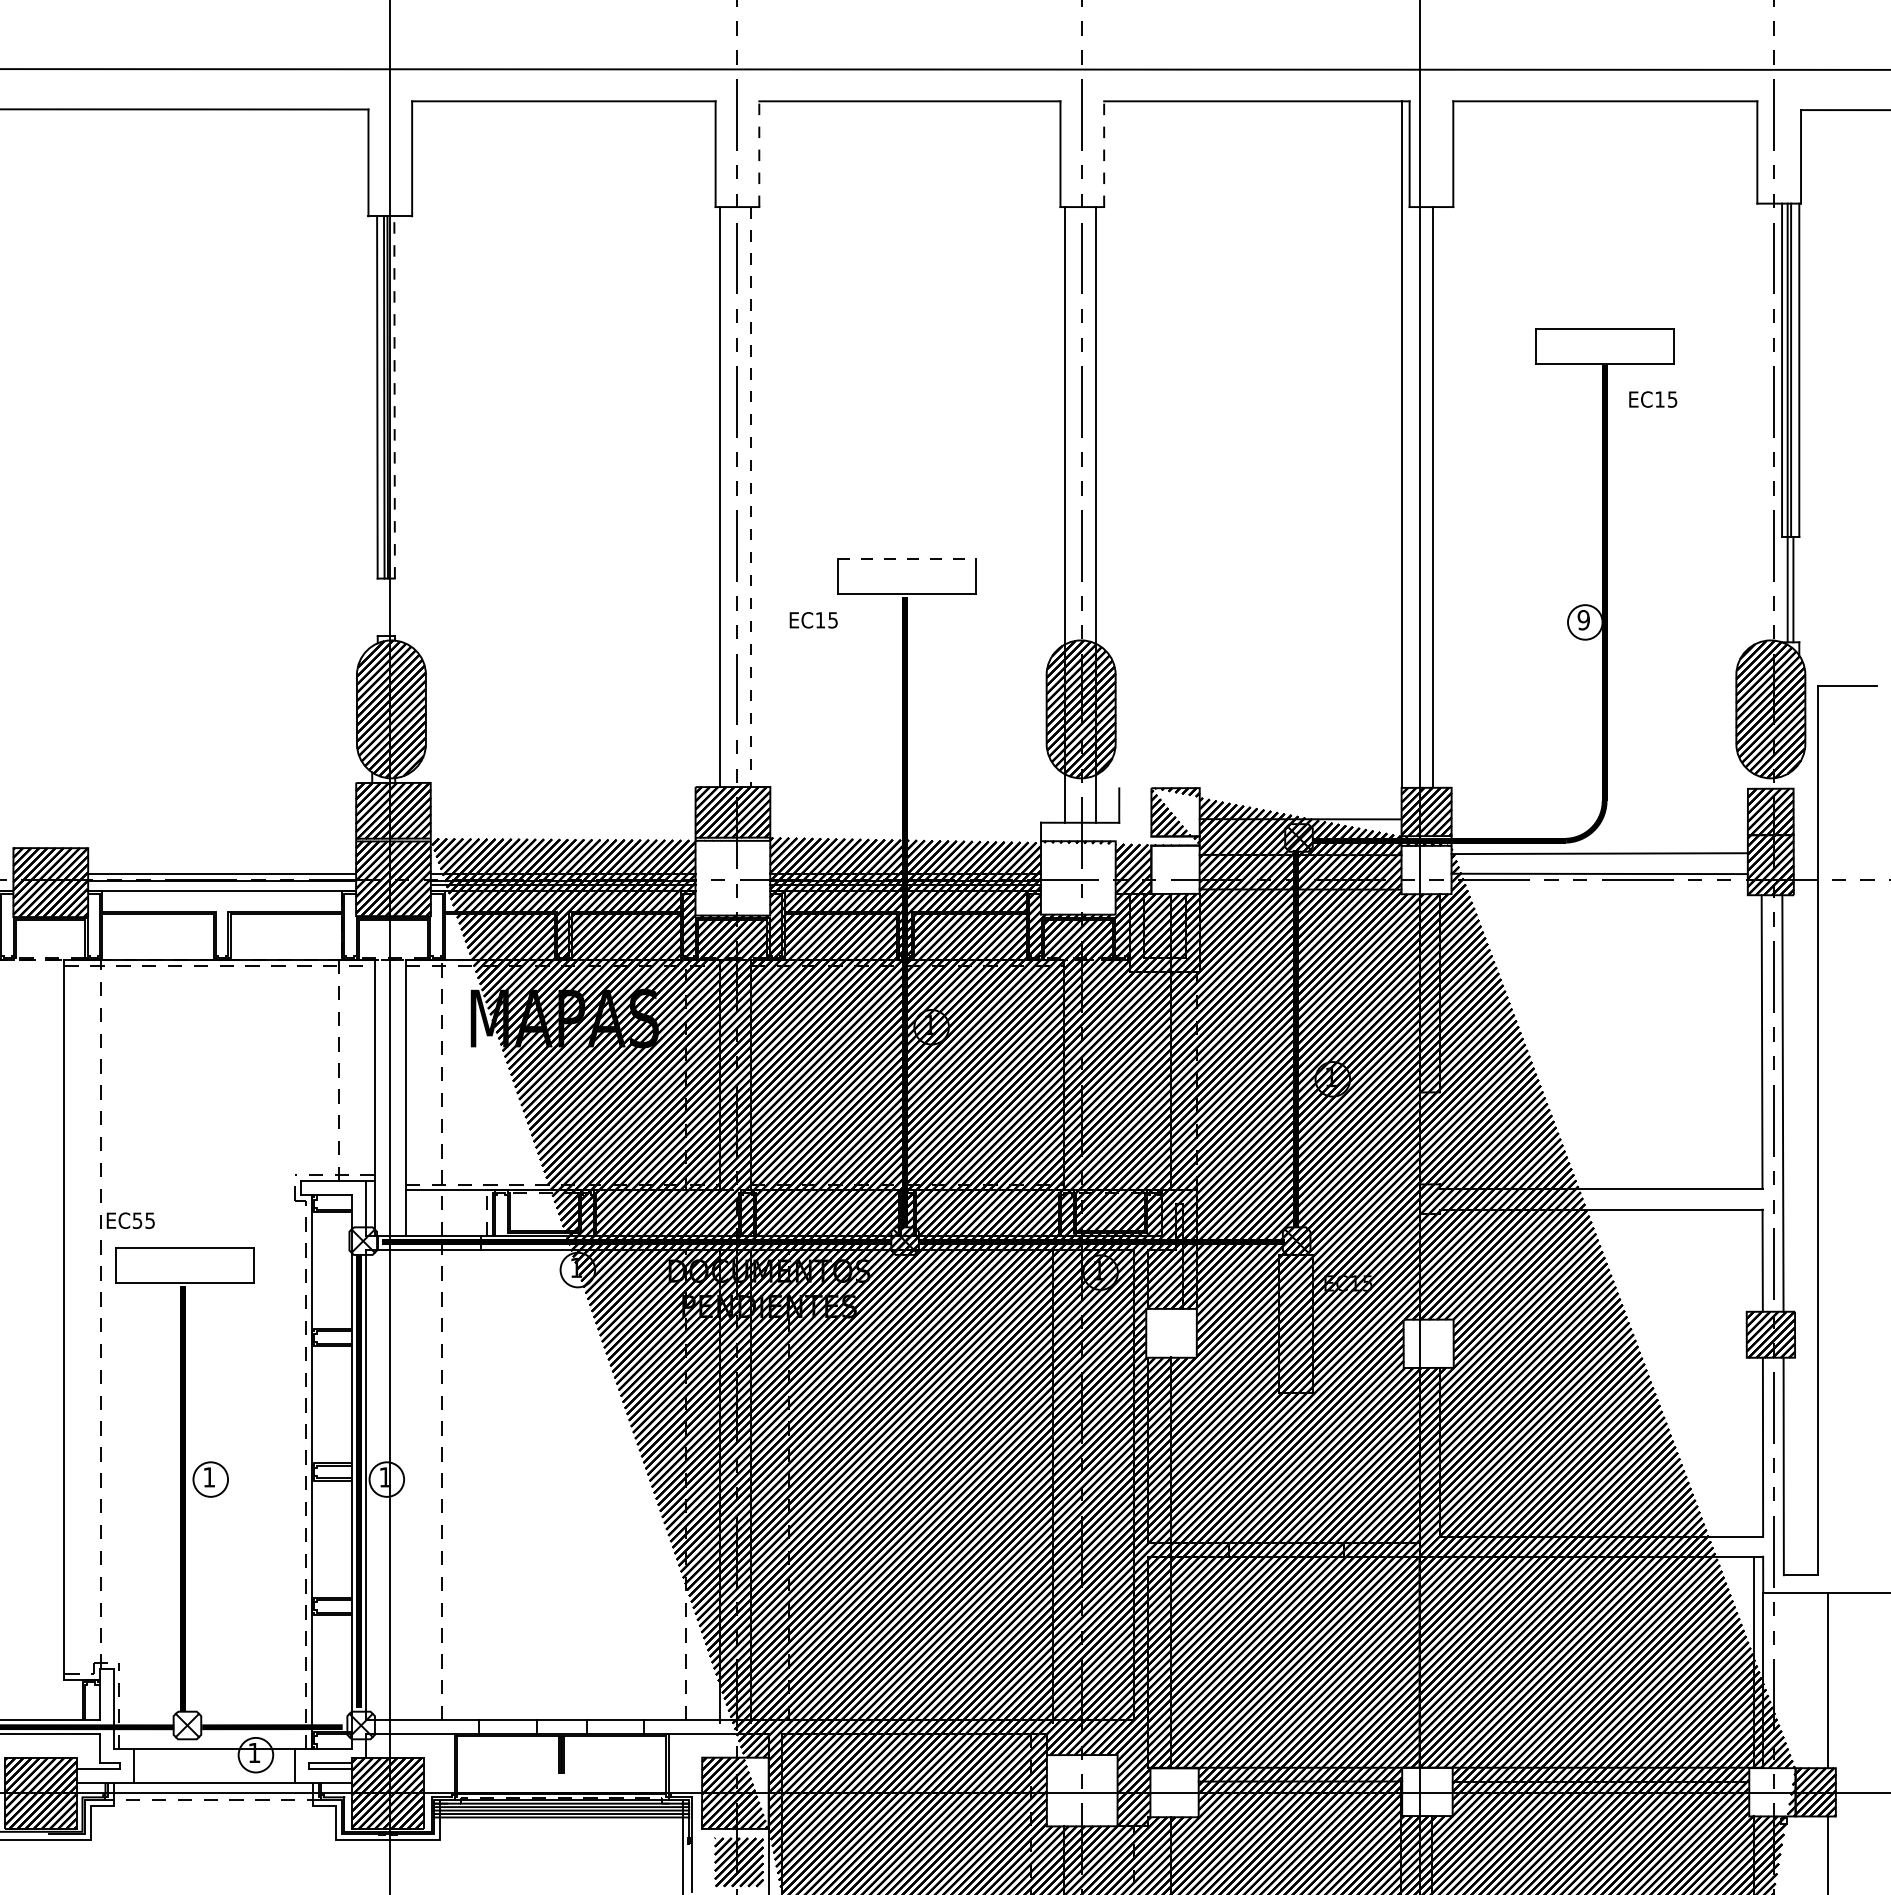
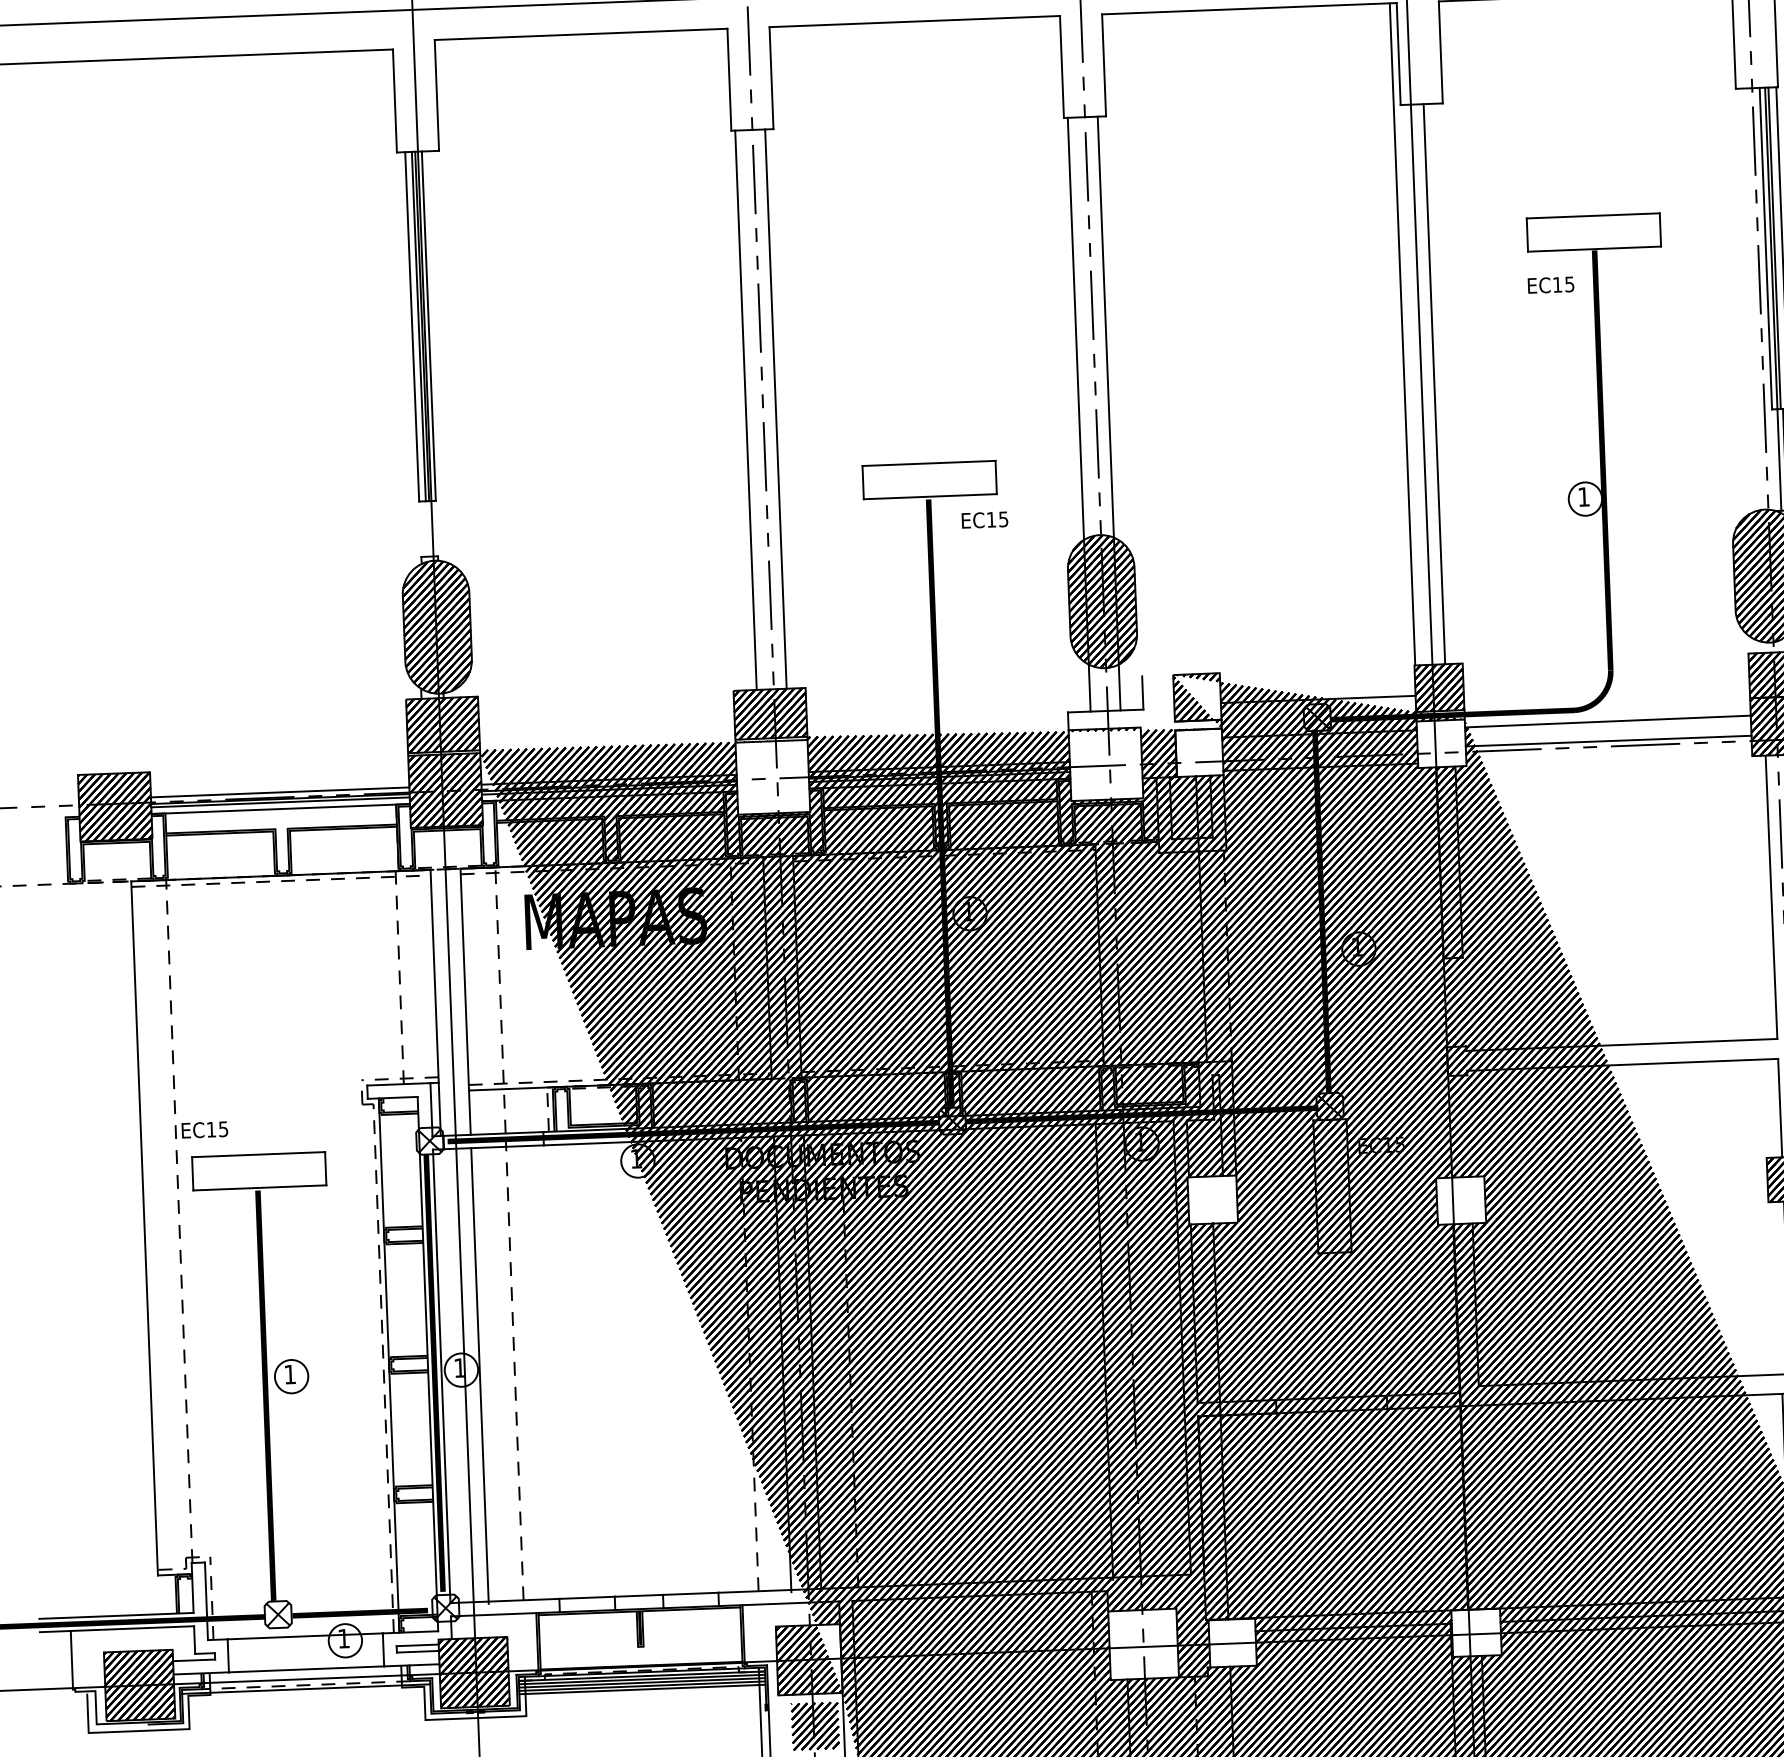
line: (759, 154) -> (771, 78), dashed -> solid
line: (1104, 154) -> (1104, 65), dashed -> solid
line: (394, 396) -> (428, 325), dashed -> solid
text: (1653, 399) -> (1551, 285), moved
line: (750, 497) -> (775, 409), dashed -> solid
line: (907, 559) -> (929, 463), dashed -> solid
text: (813, 620) -> (984, 520), moved
text: (1583, 620) -> (1583, 497), 9 -> 1
line: (222, 884) -> (280, 802), added
text: (137, 1220) -> (211, 1129), EC55 -> EC15
line: (405, 1486) -> (479, 1376), added
line: (213, 1803) -> (306, 1688), added

